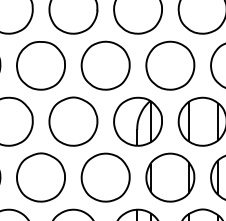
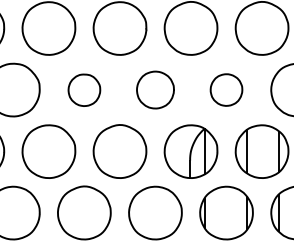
part: (105, 65) -> (155, 89), size x0.7
part: (170, 65) -> (226, 89), size x0.6
part: (41, 66) -> (84, 90), size x0.6

